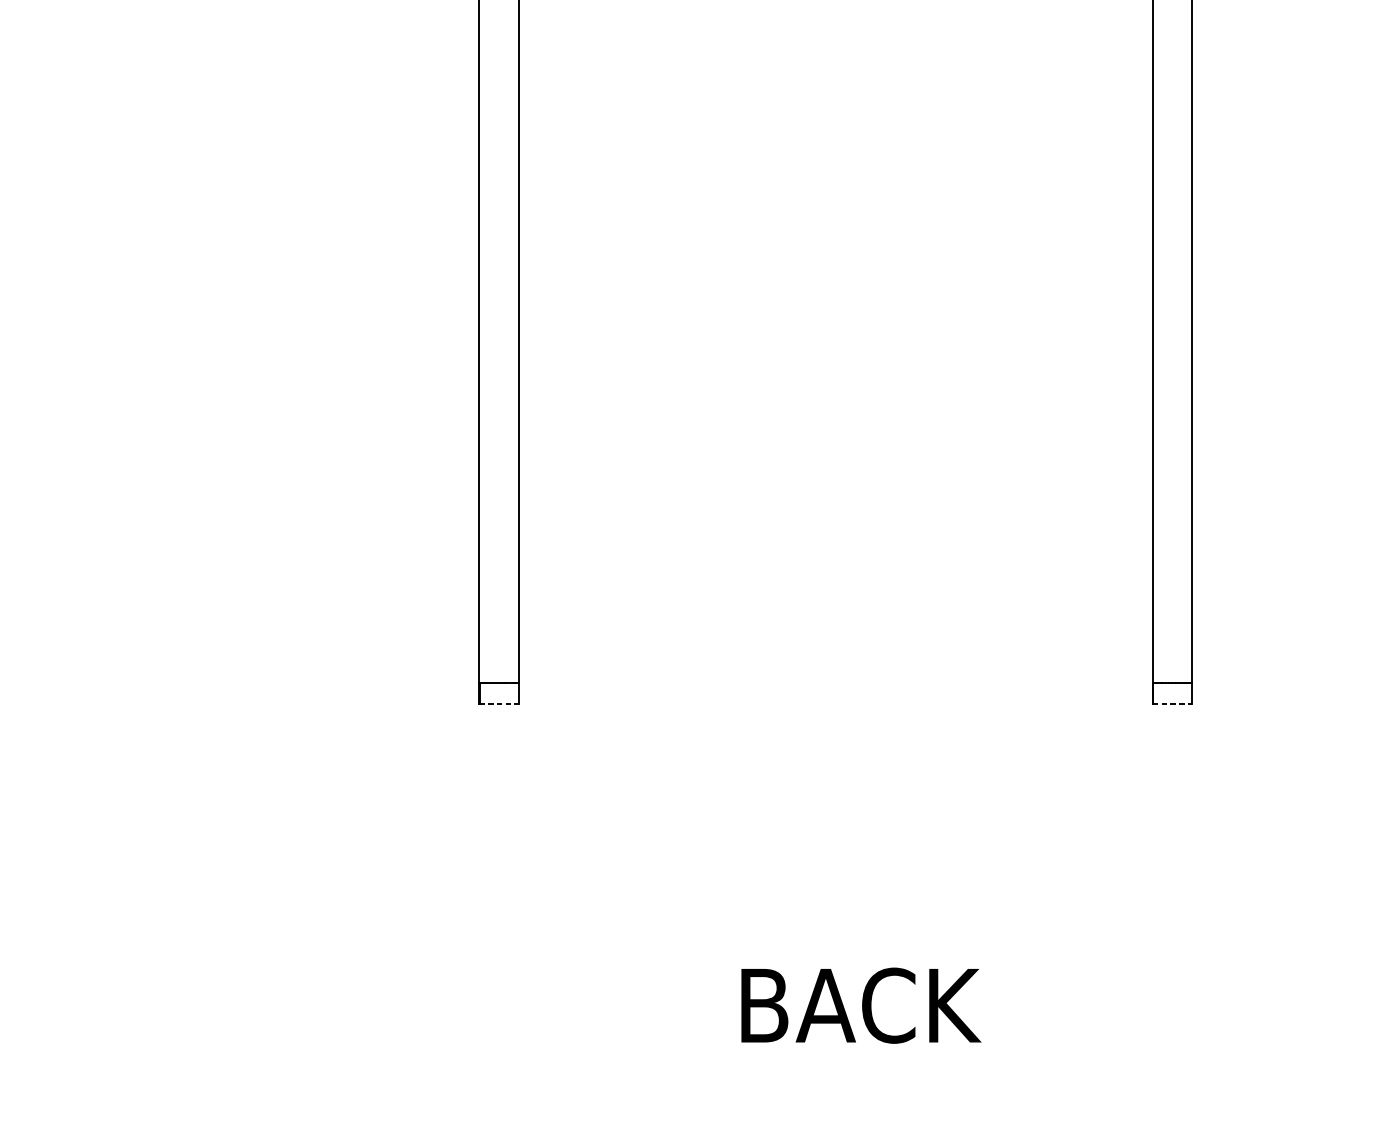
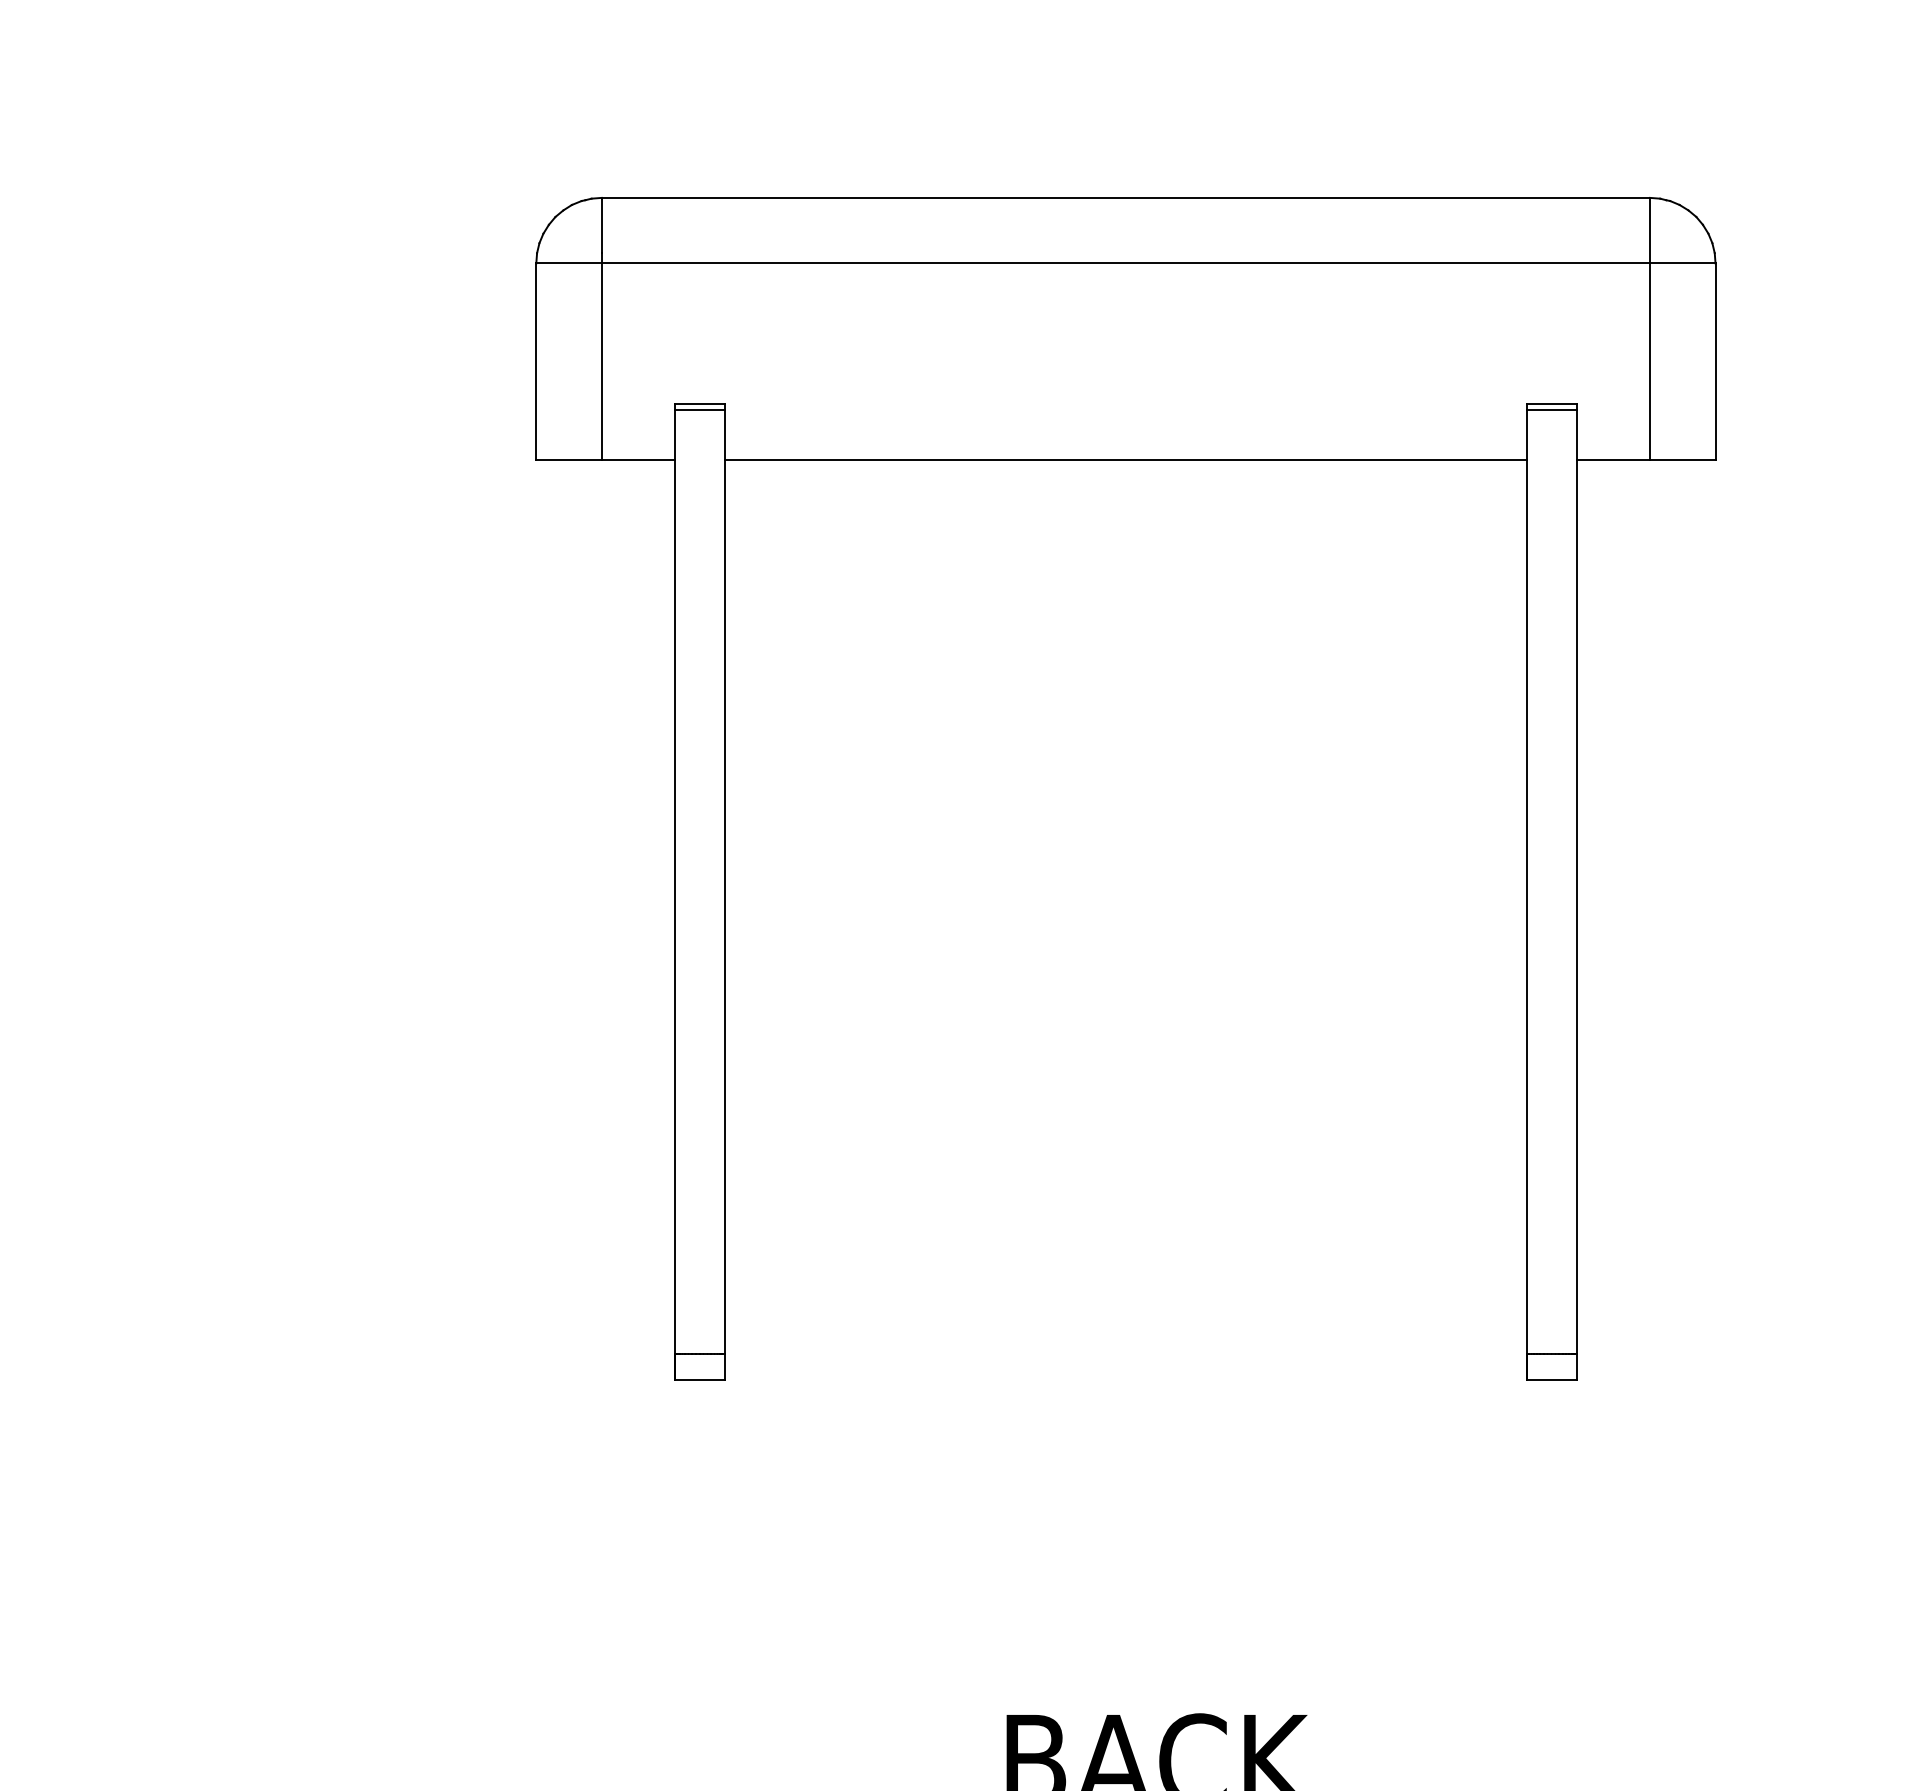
line: (499, 703) -> (700, 1379), dashed -> solid
line: (1172, 703) -> (1551, 1379), dashed -> solid

